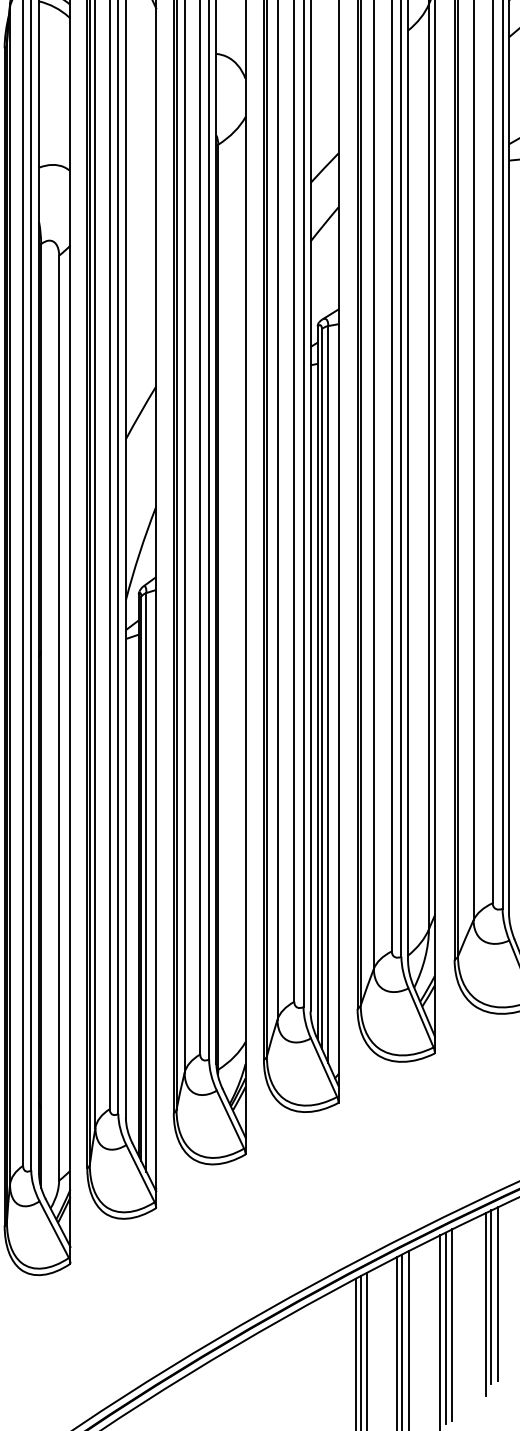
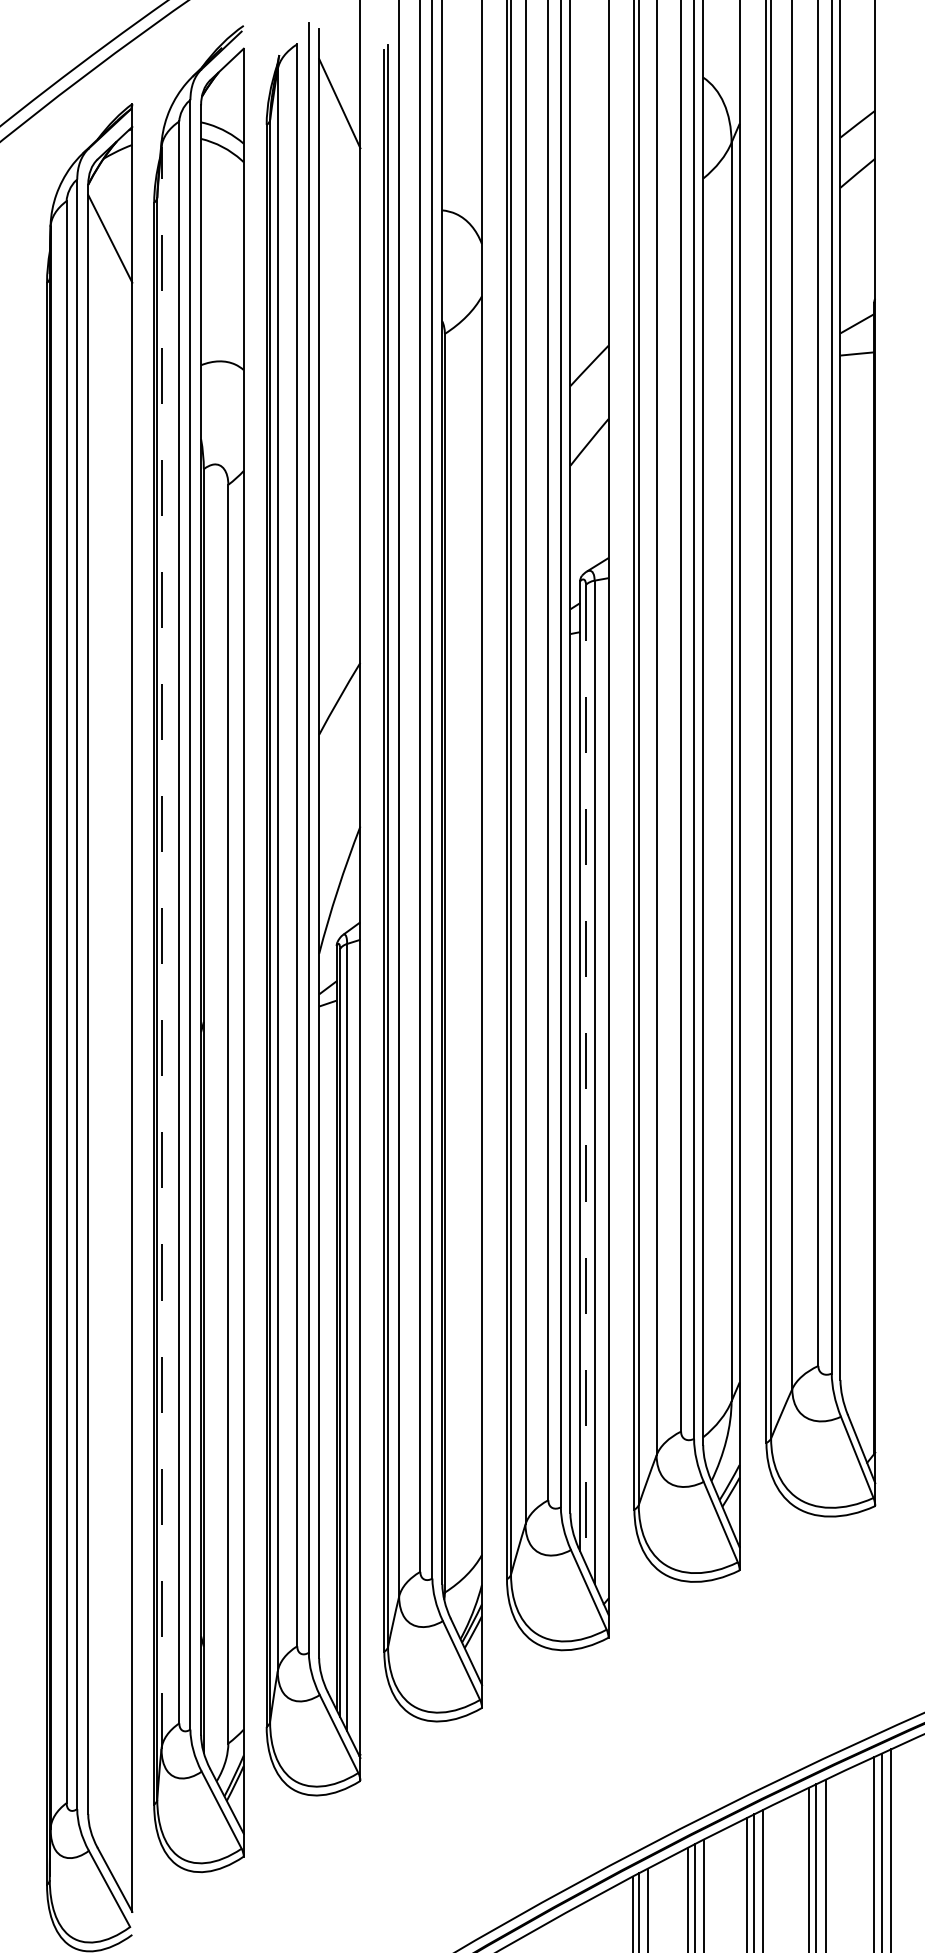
line: (10, 595) -> (161, 947), solid -> dashed
line: (322, 688) -> (586, 1074), solid -> dashed

